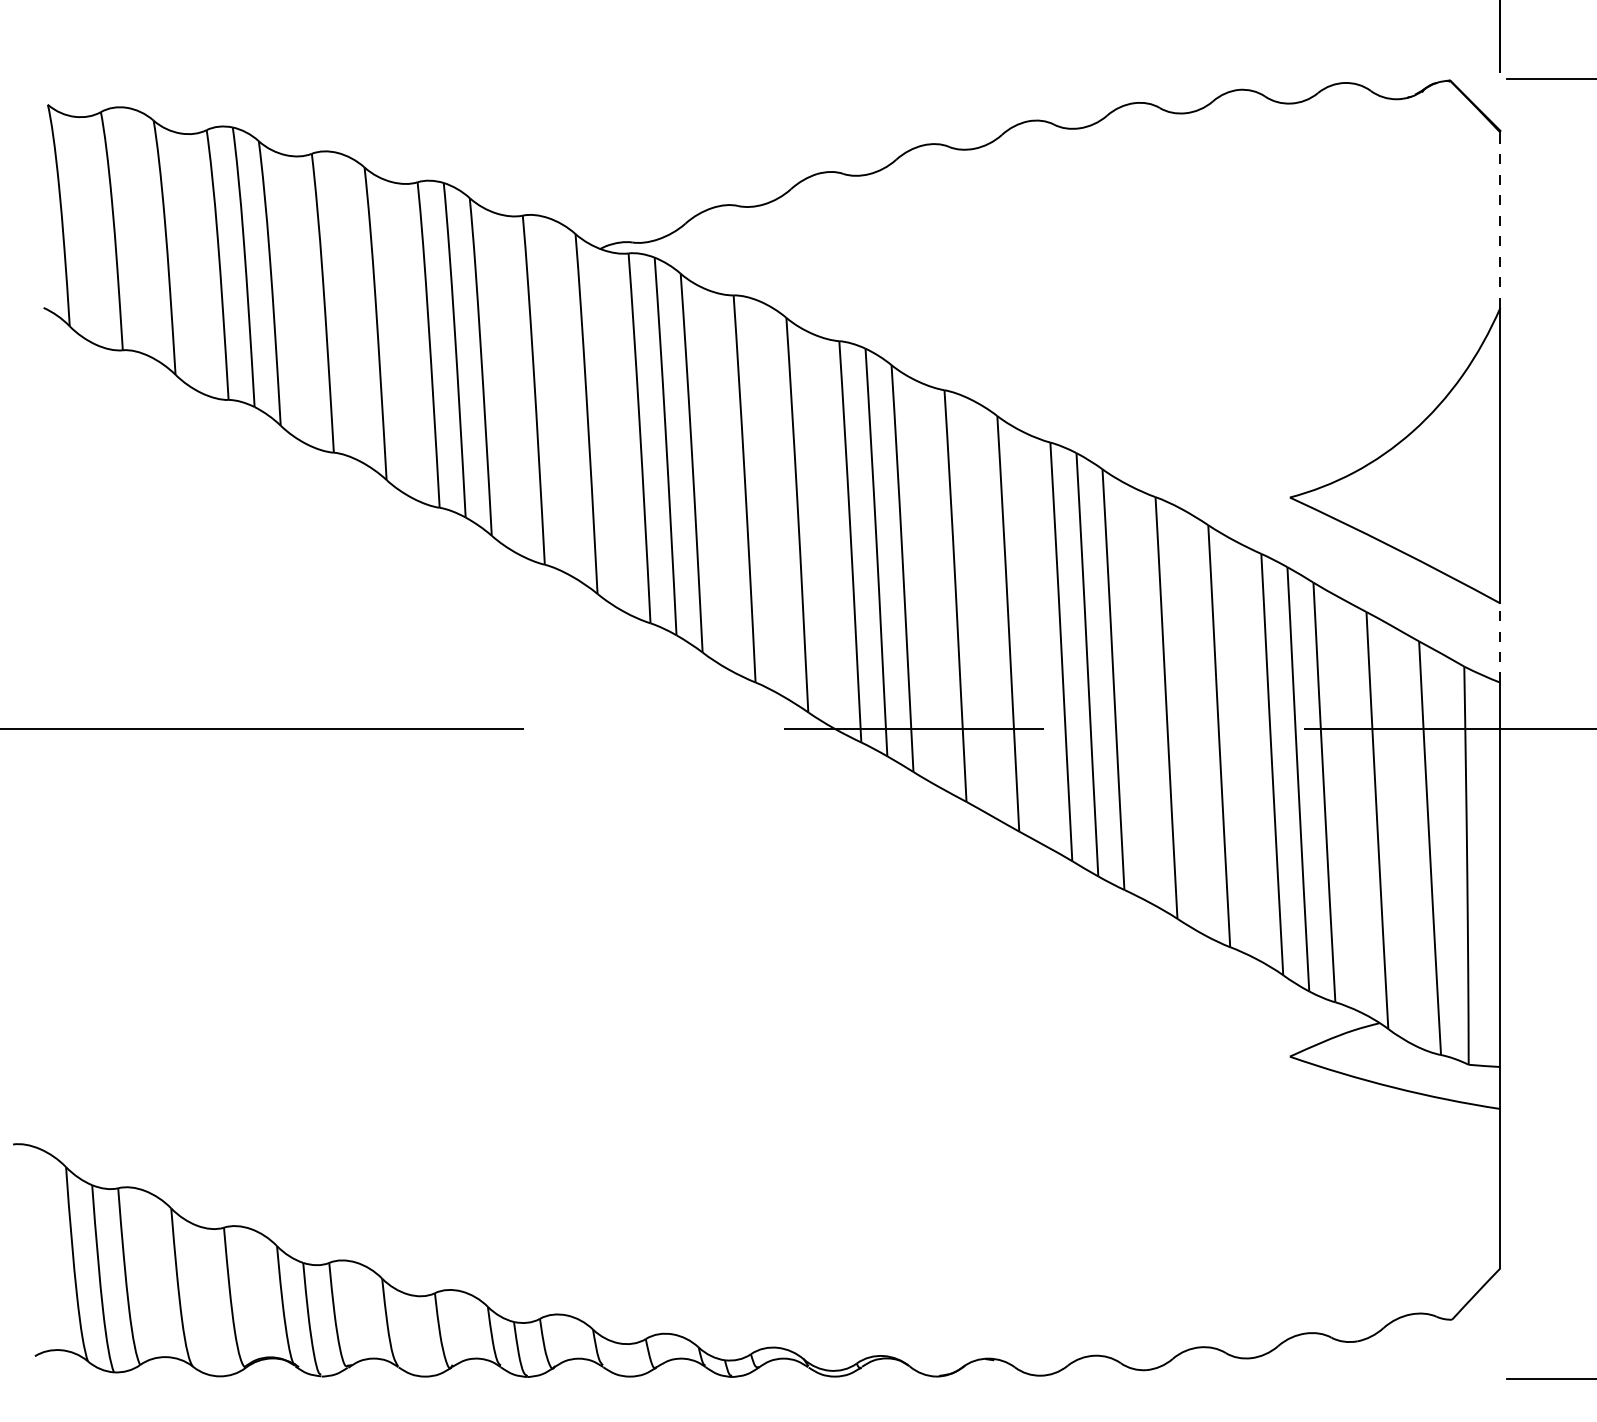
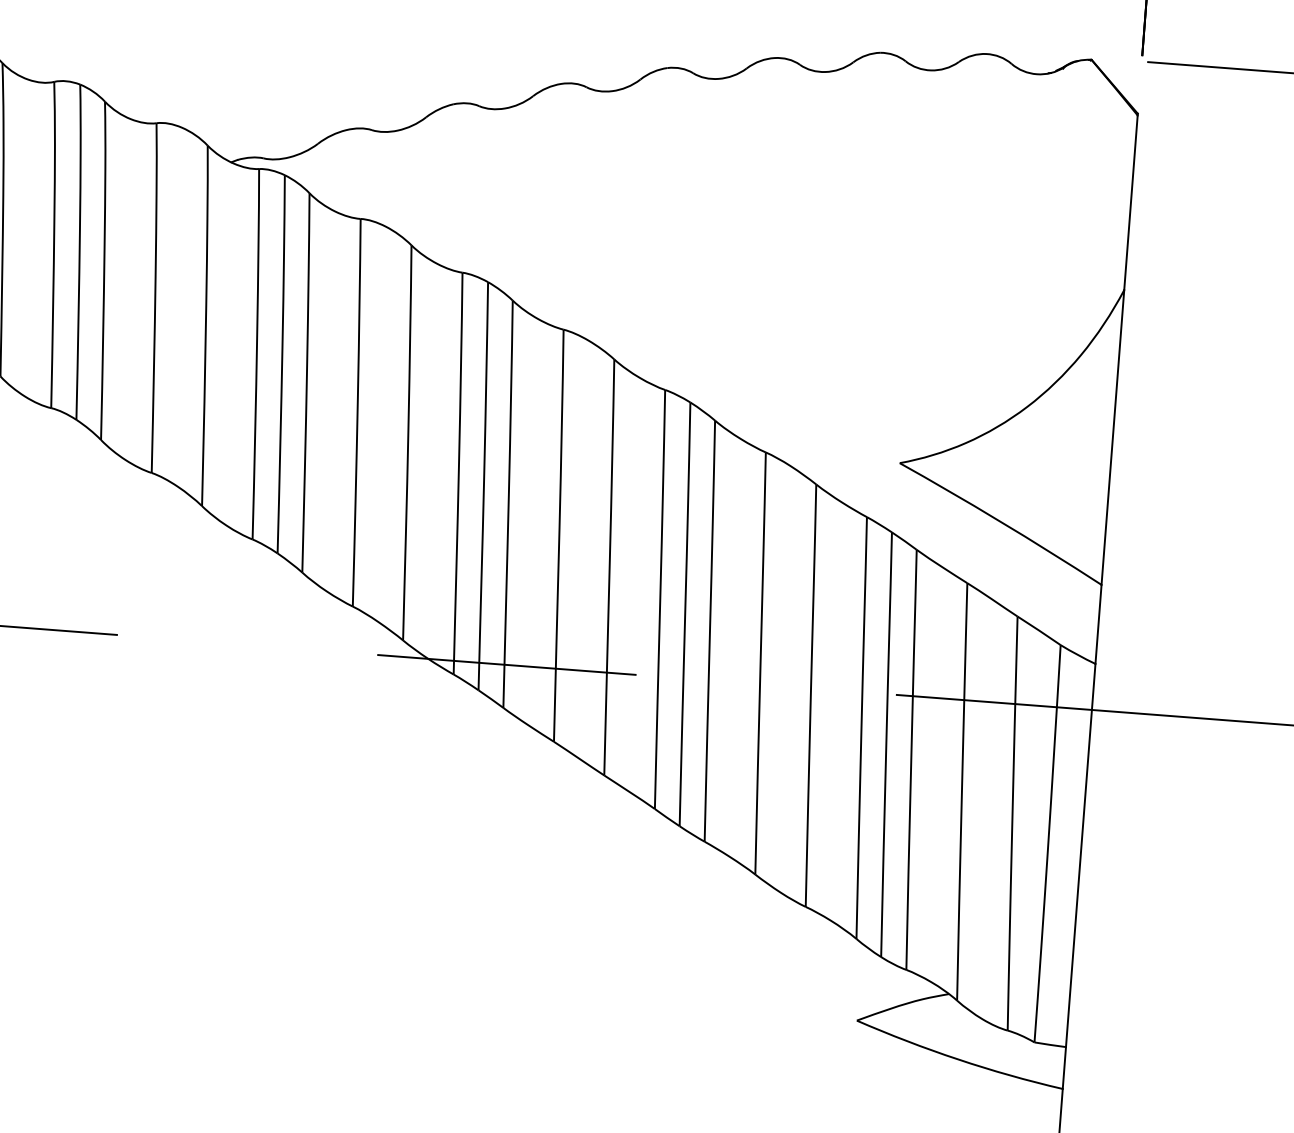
line: (1500, 220) -> (1130, 203), dashed -> solid
line: (1500, 643) -> (1098, 624), dashed -> solid

